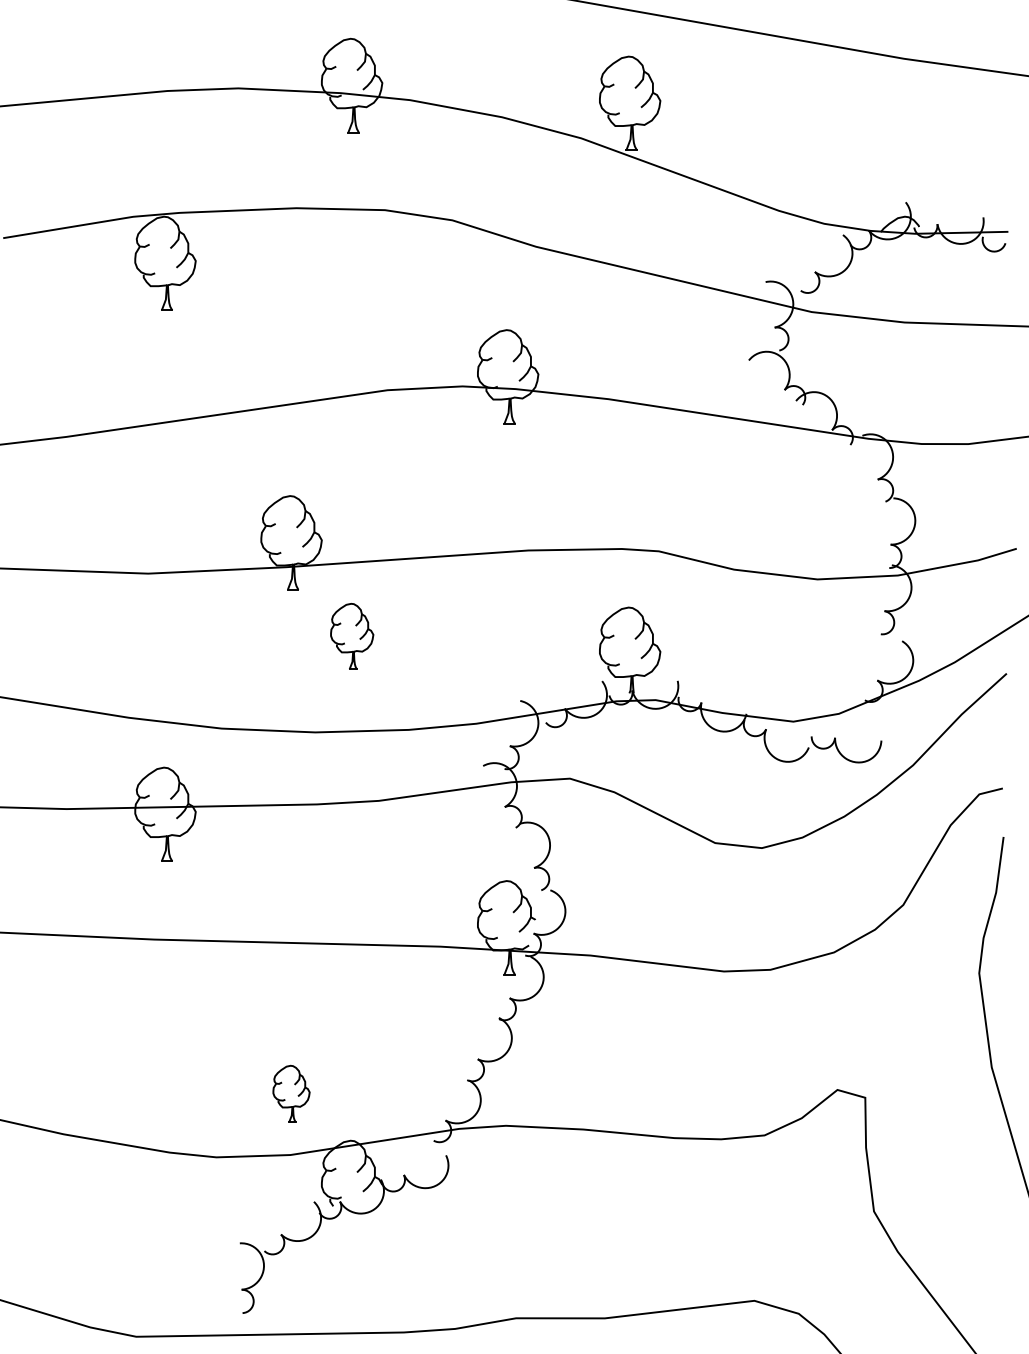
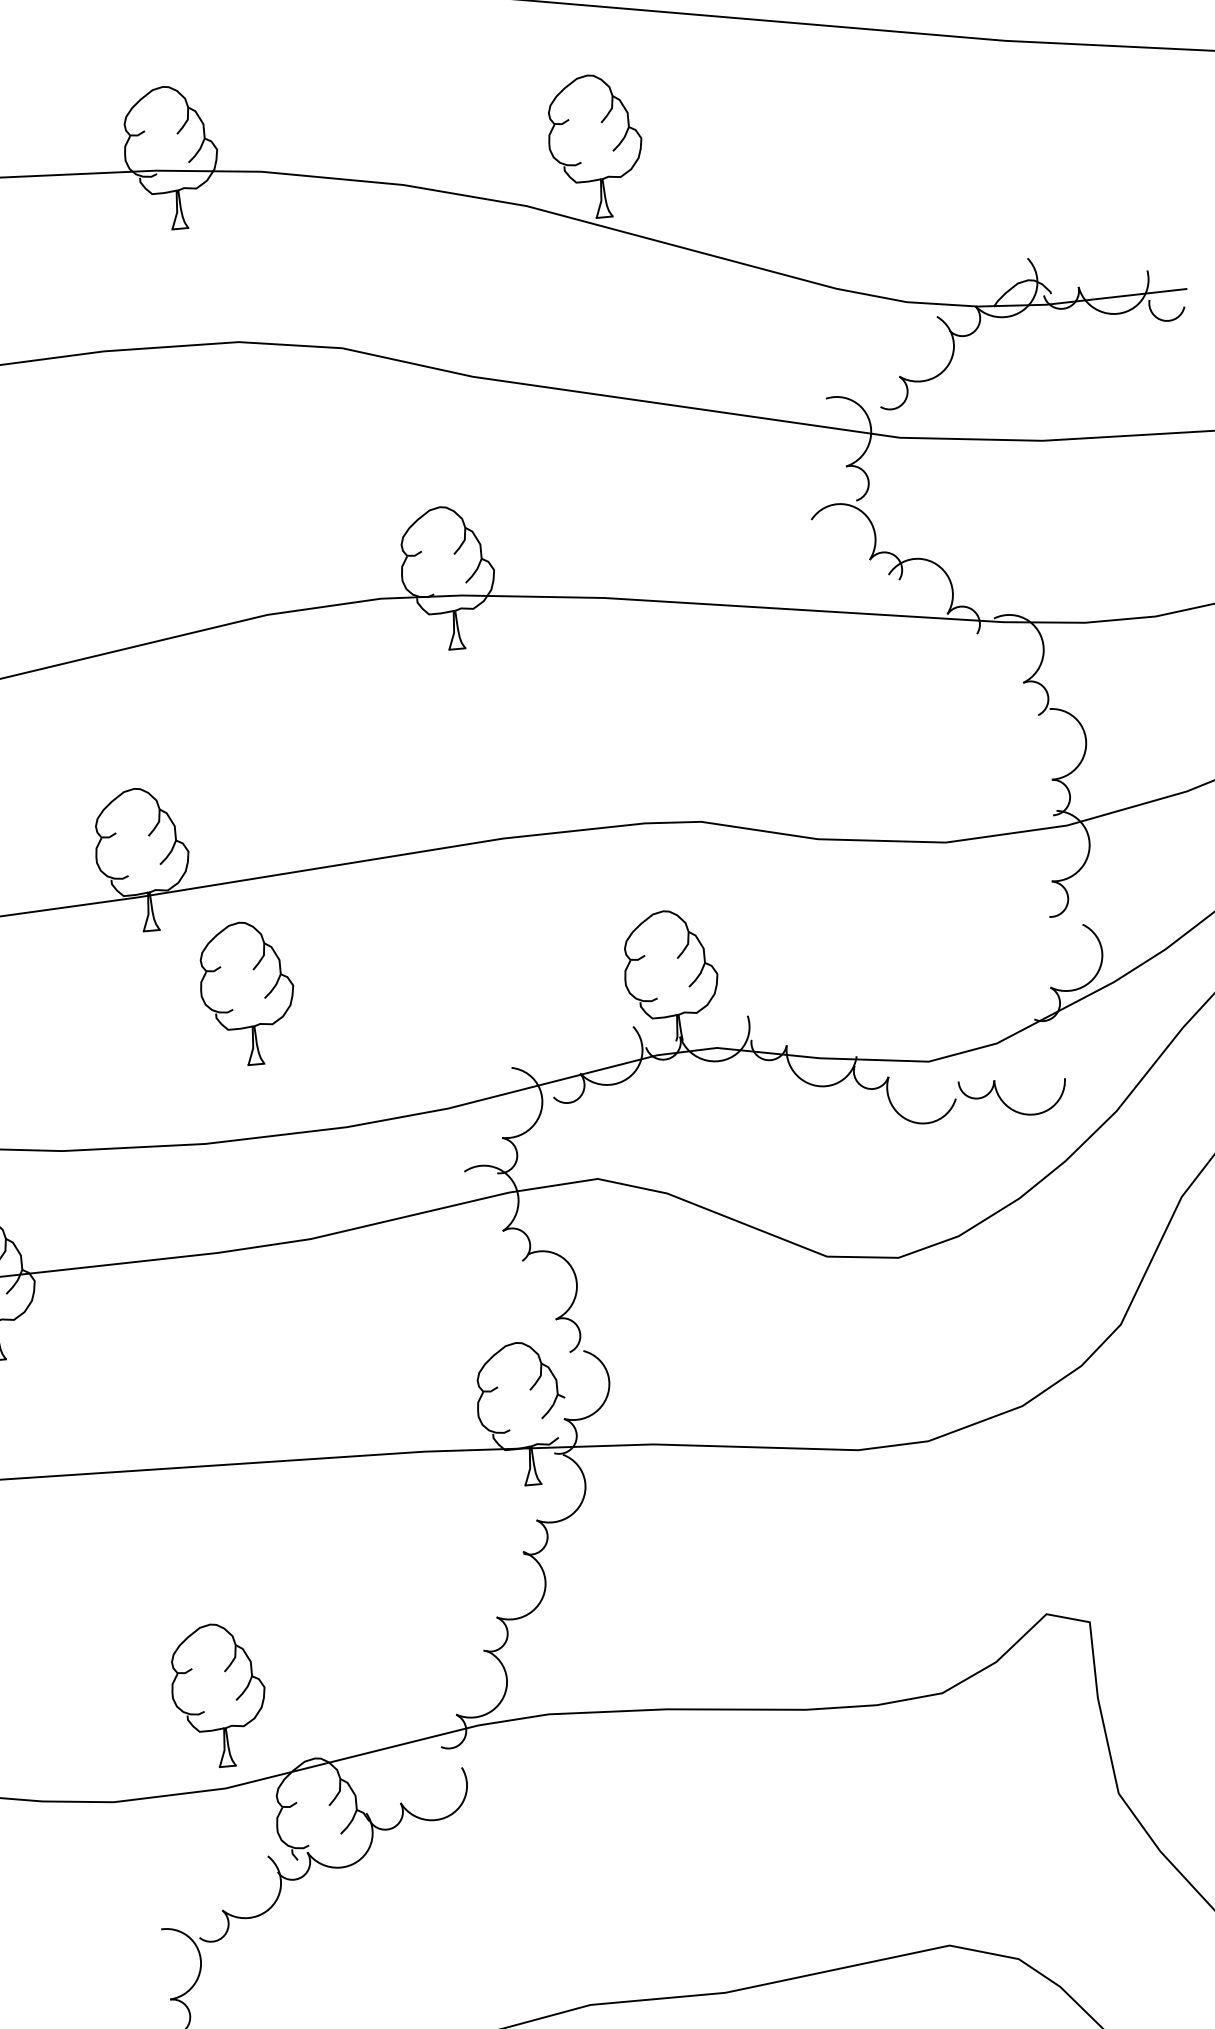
part: (352, 636) -> (248, 993), size x1.43
part: (291, 1093) -> (218, 1694), size x1.67

